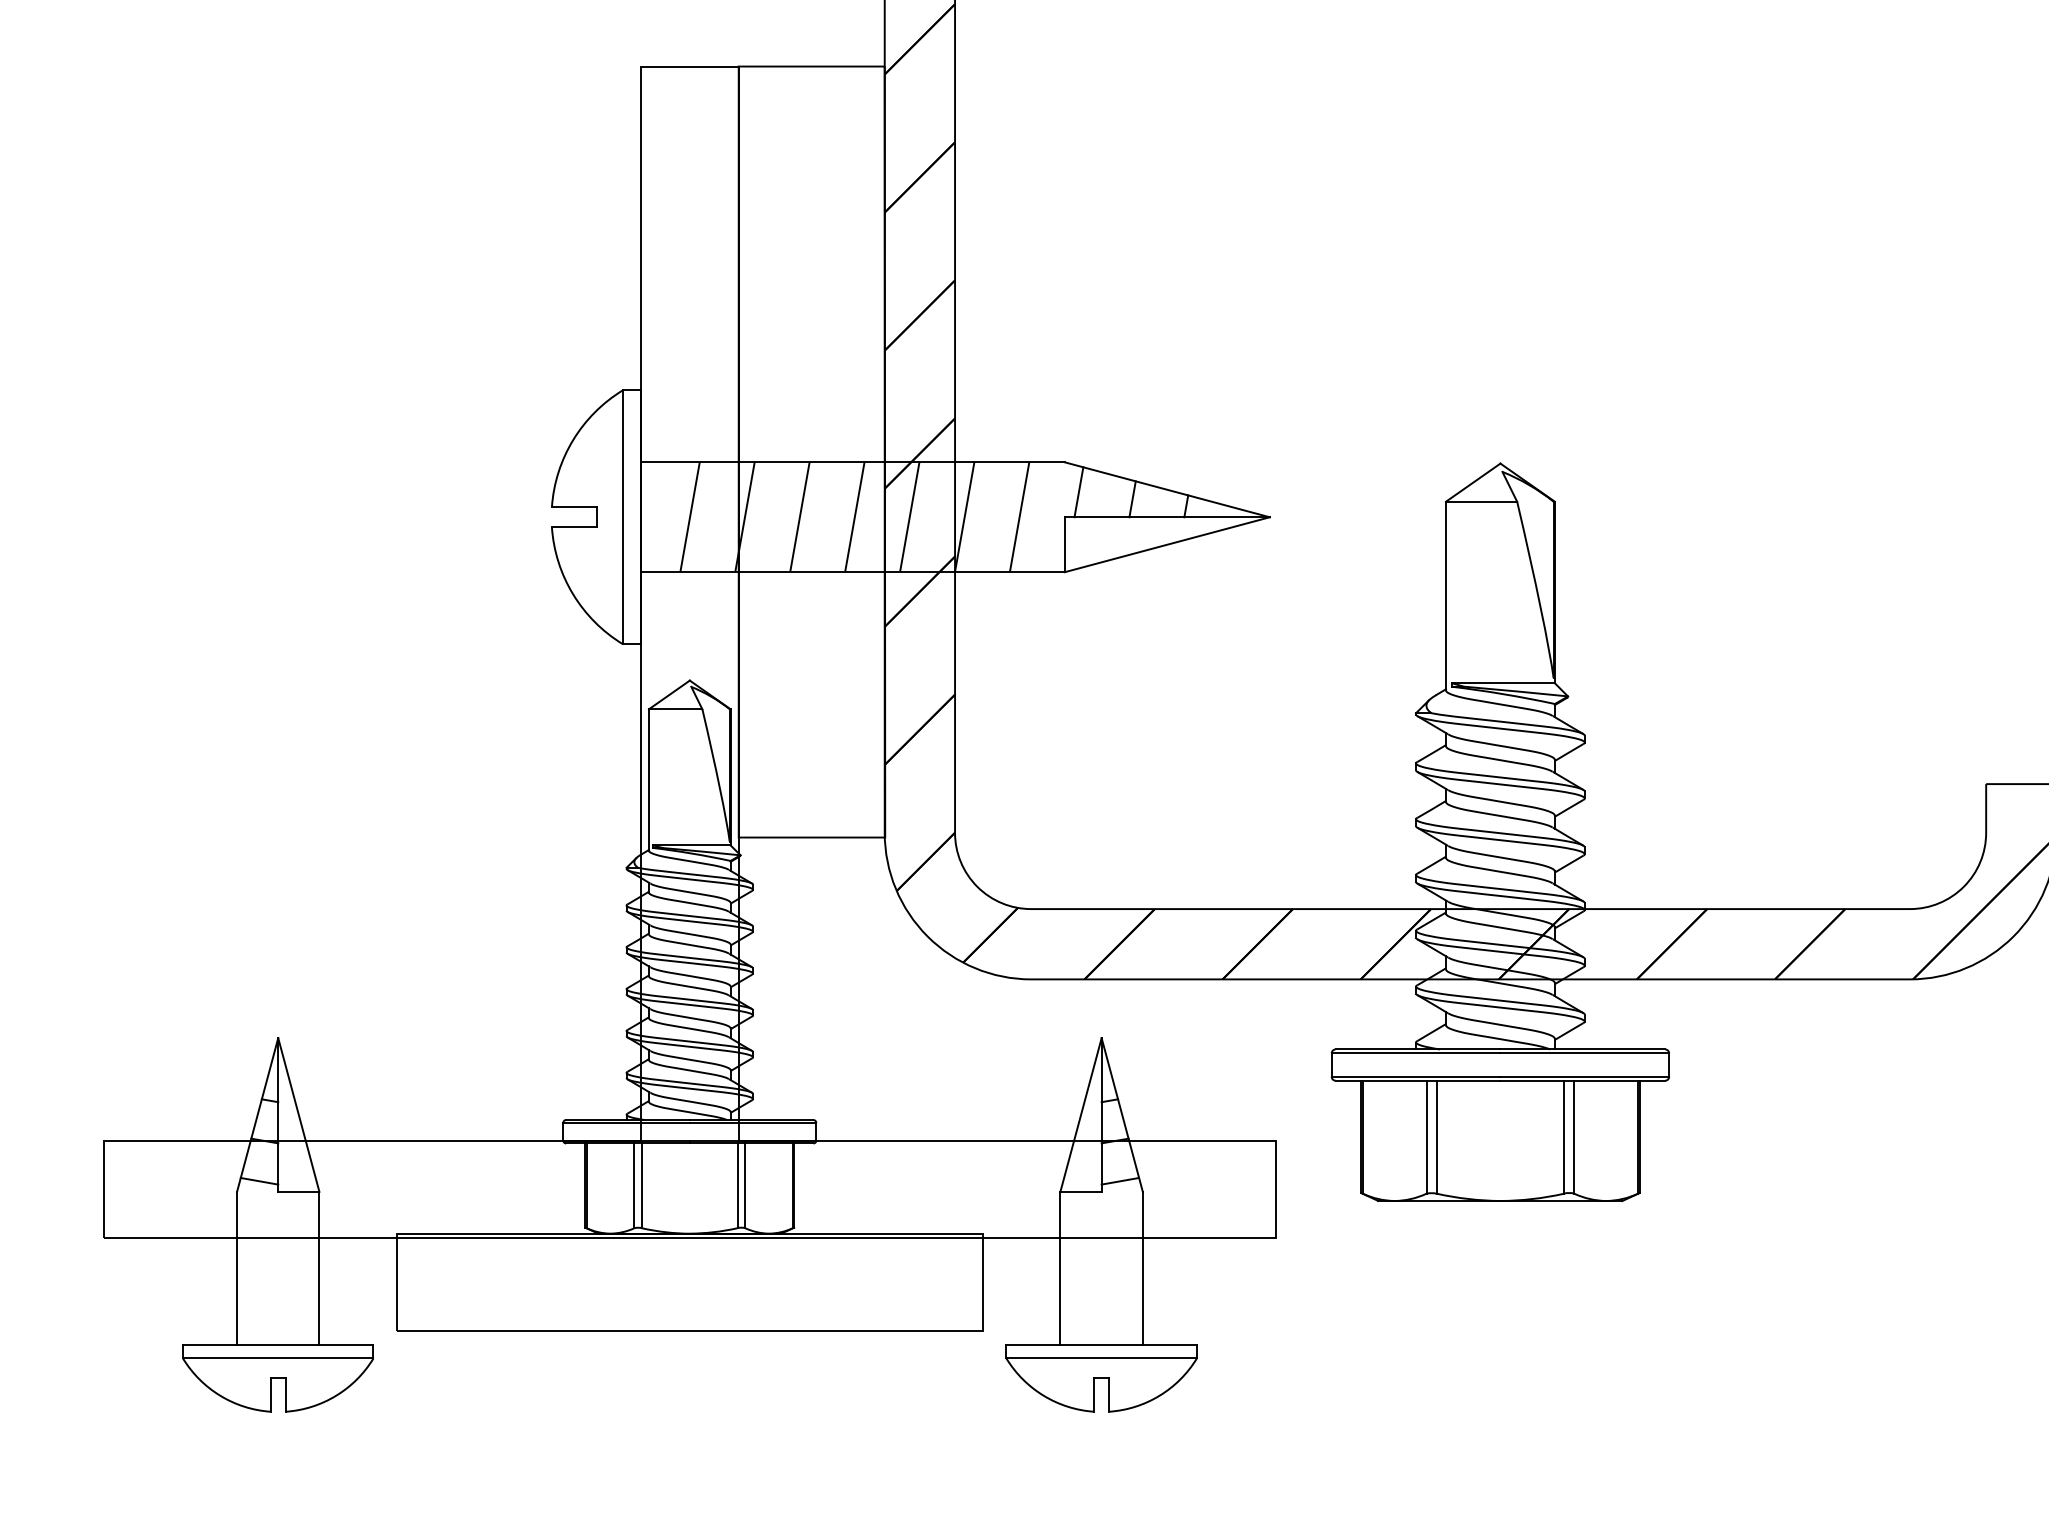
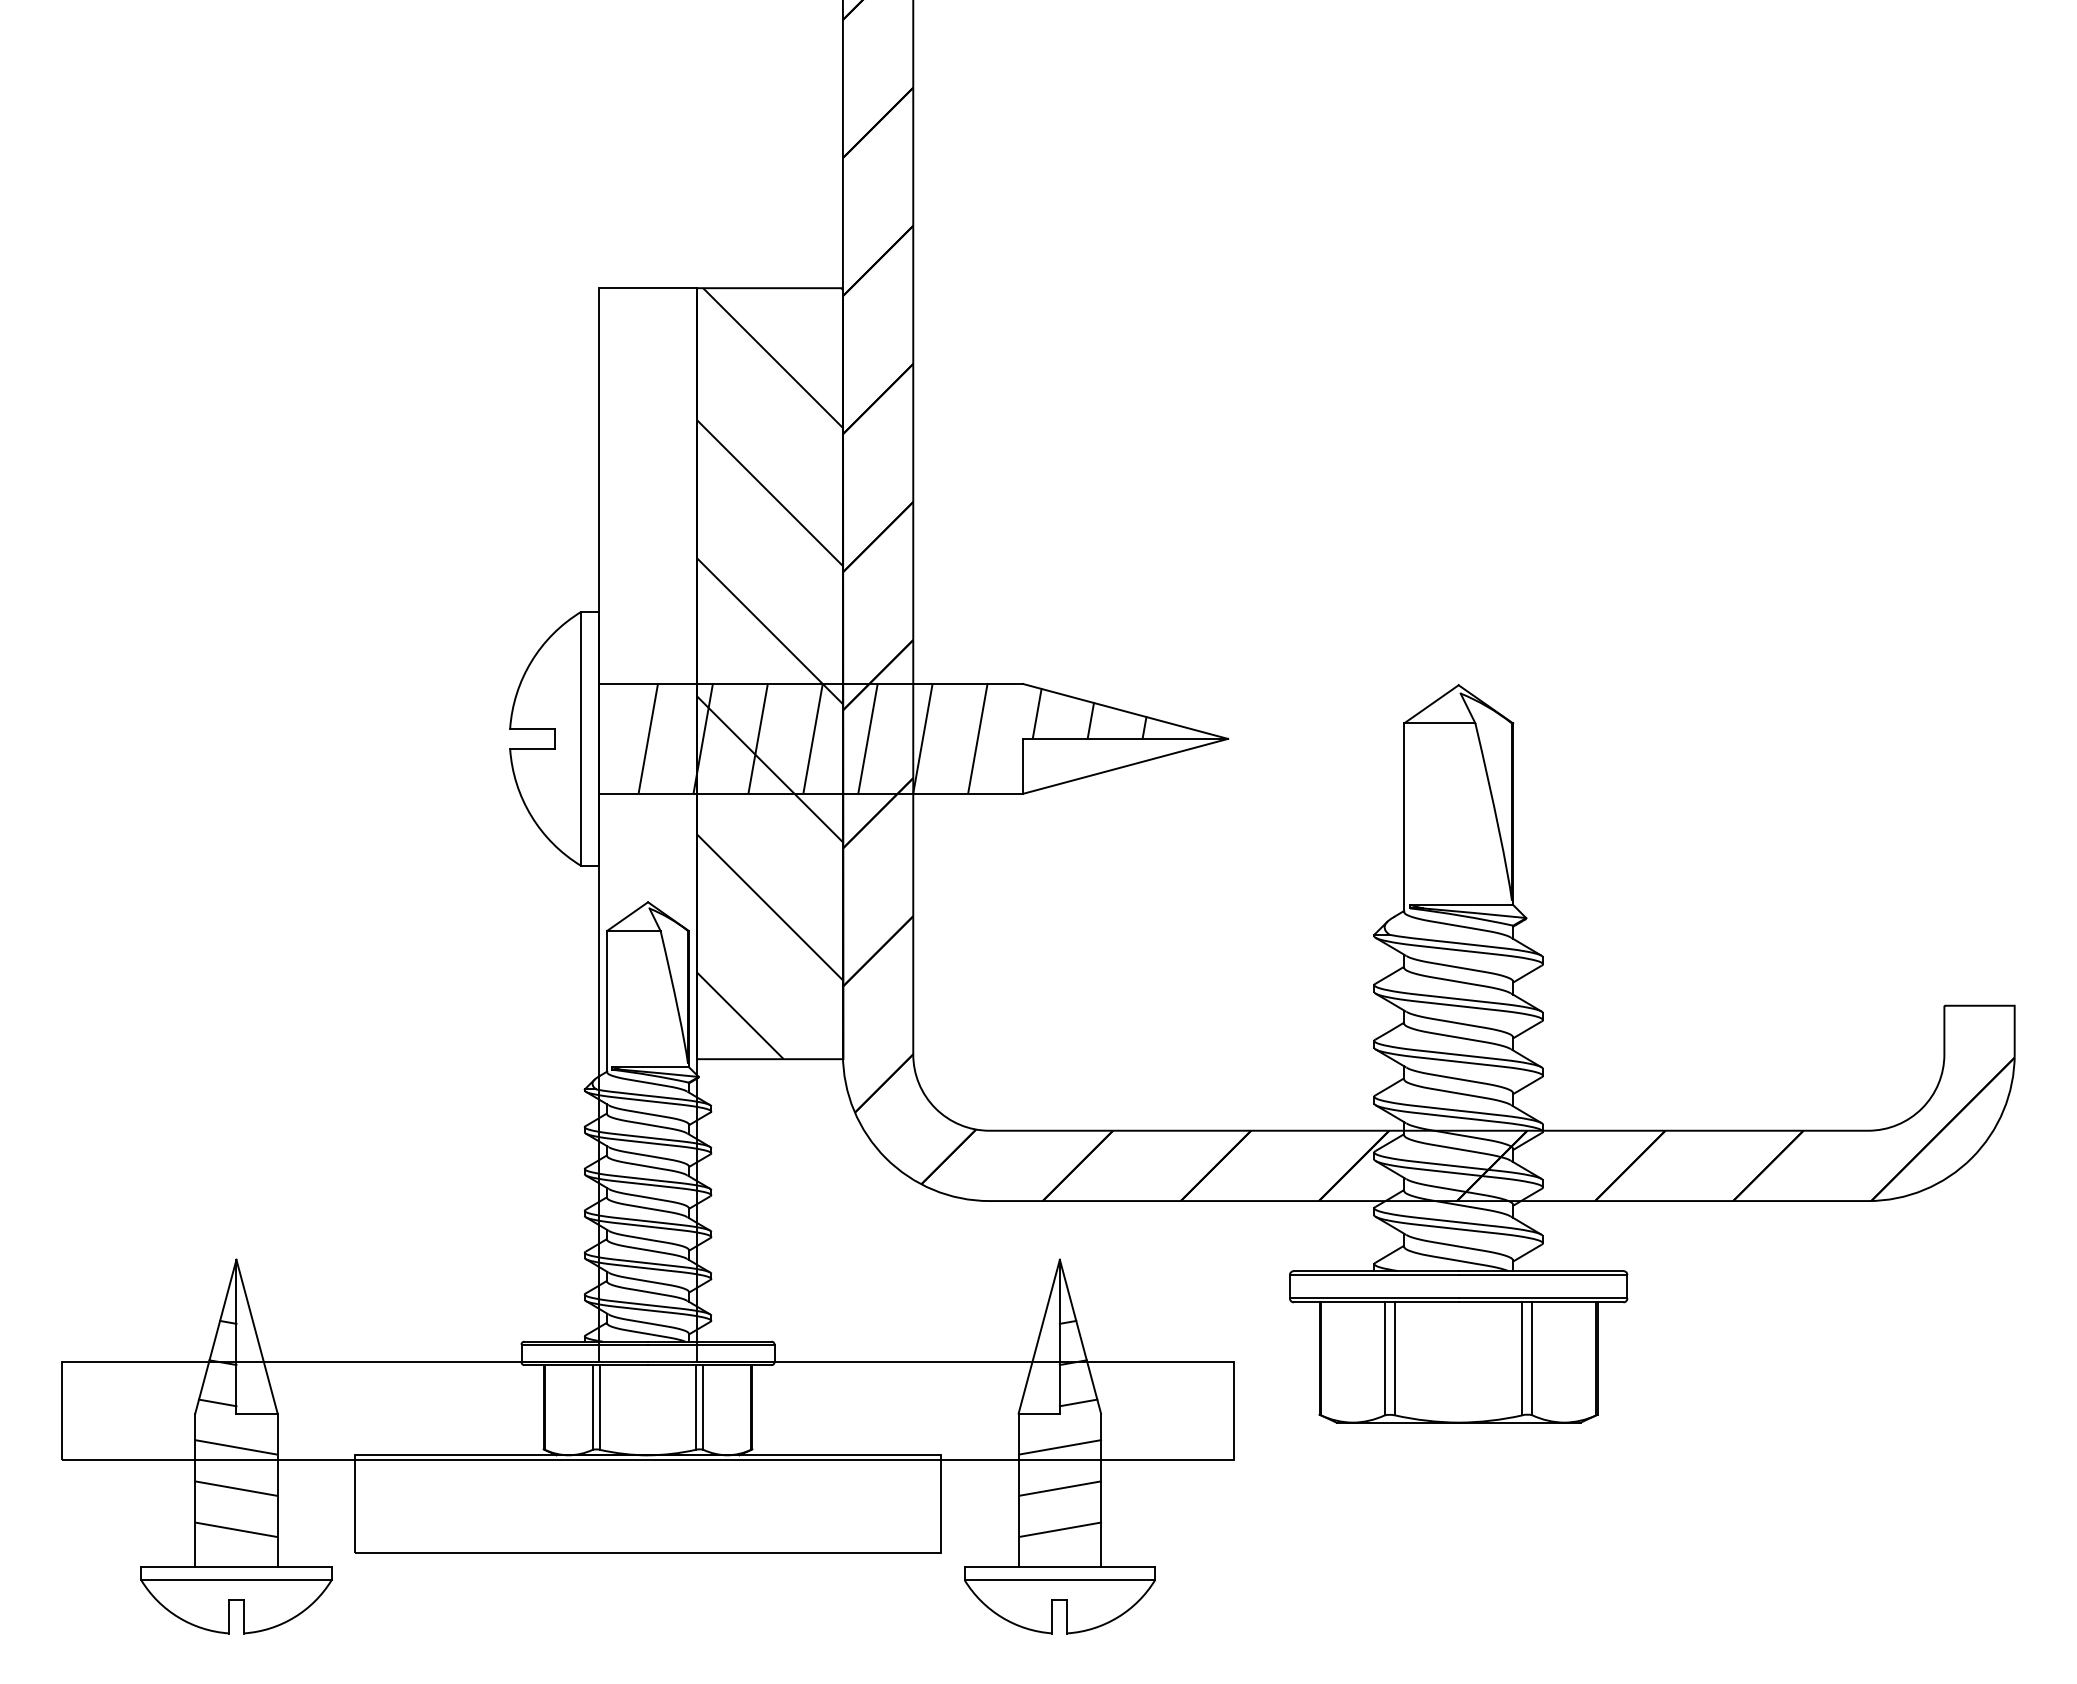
hatch: (811, 451) -> (769, 673), added
line: (277, 1225) -> (235, 1447), added
line: (1102, 1225) -> (1060, 1447), added
line: (277, 1266) -> (235, 1488), added
line: (1102, 1266) -> (1060, 1488), added
line: (277, 1307) -> (235, 1529), added
line: (1102, 1307) -> (1060, 1529), added

